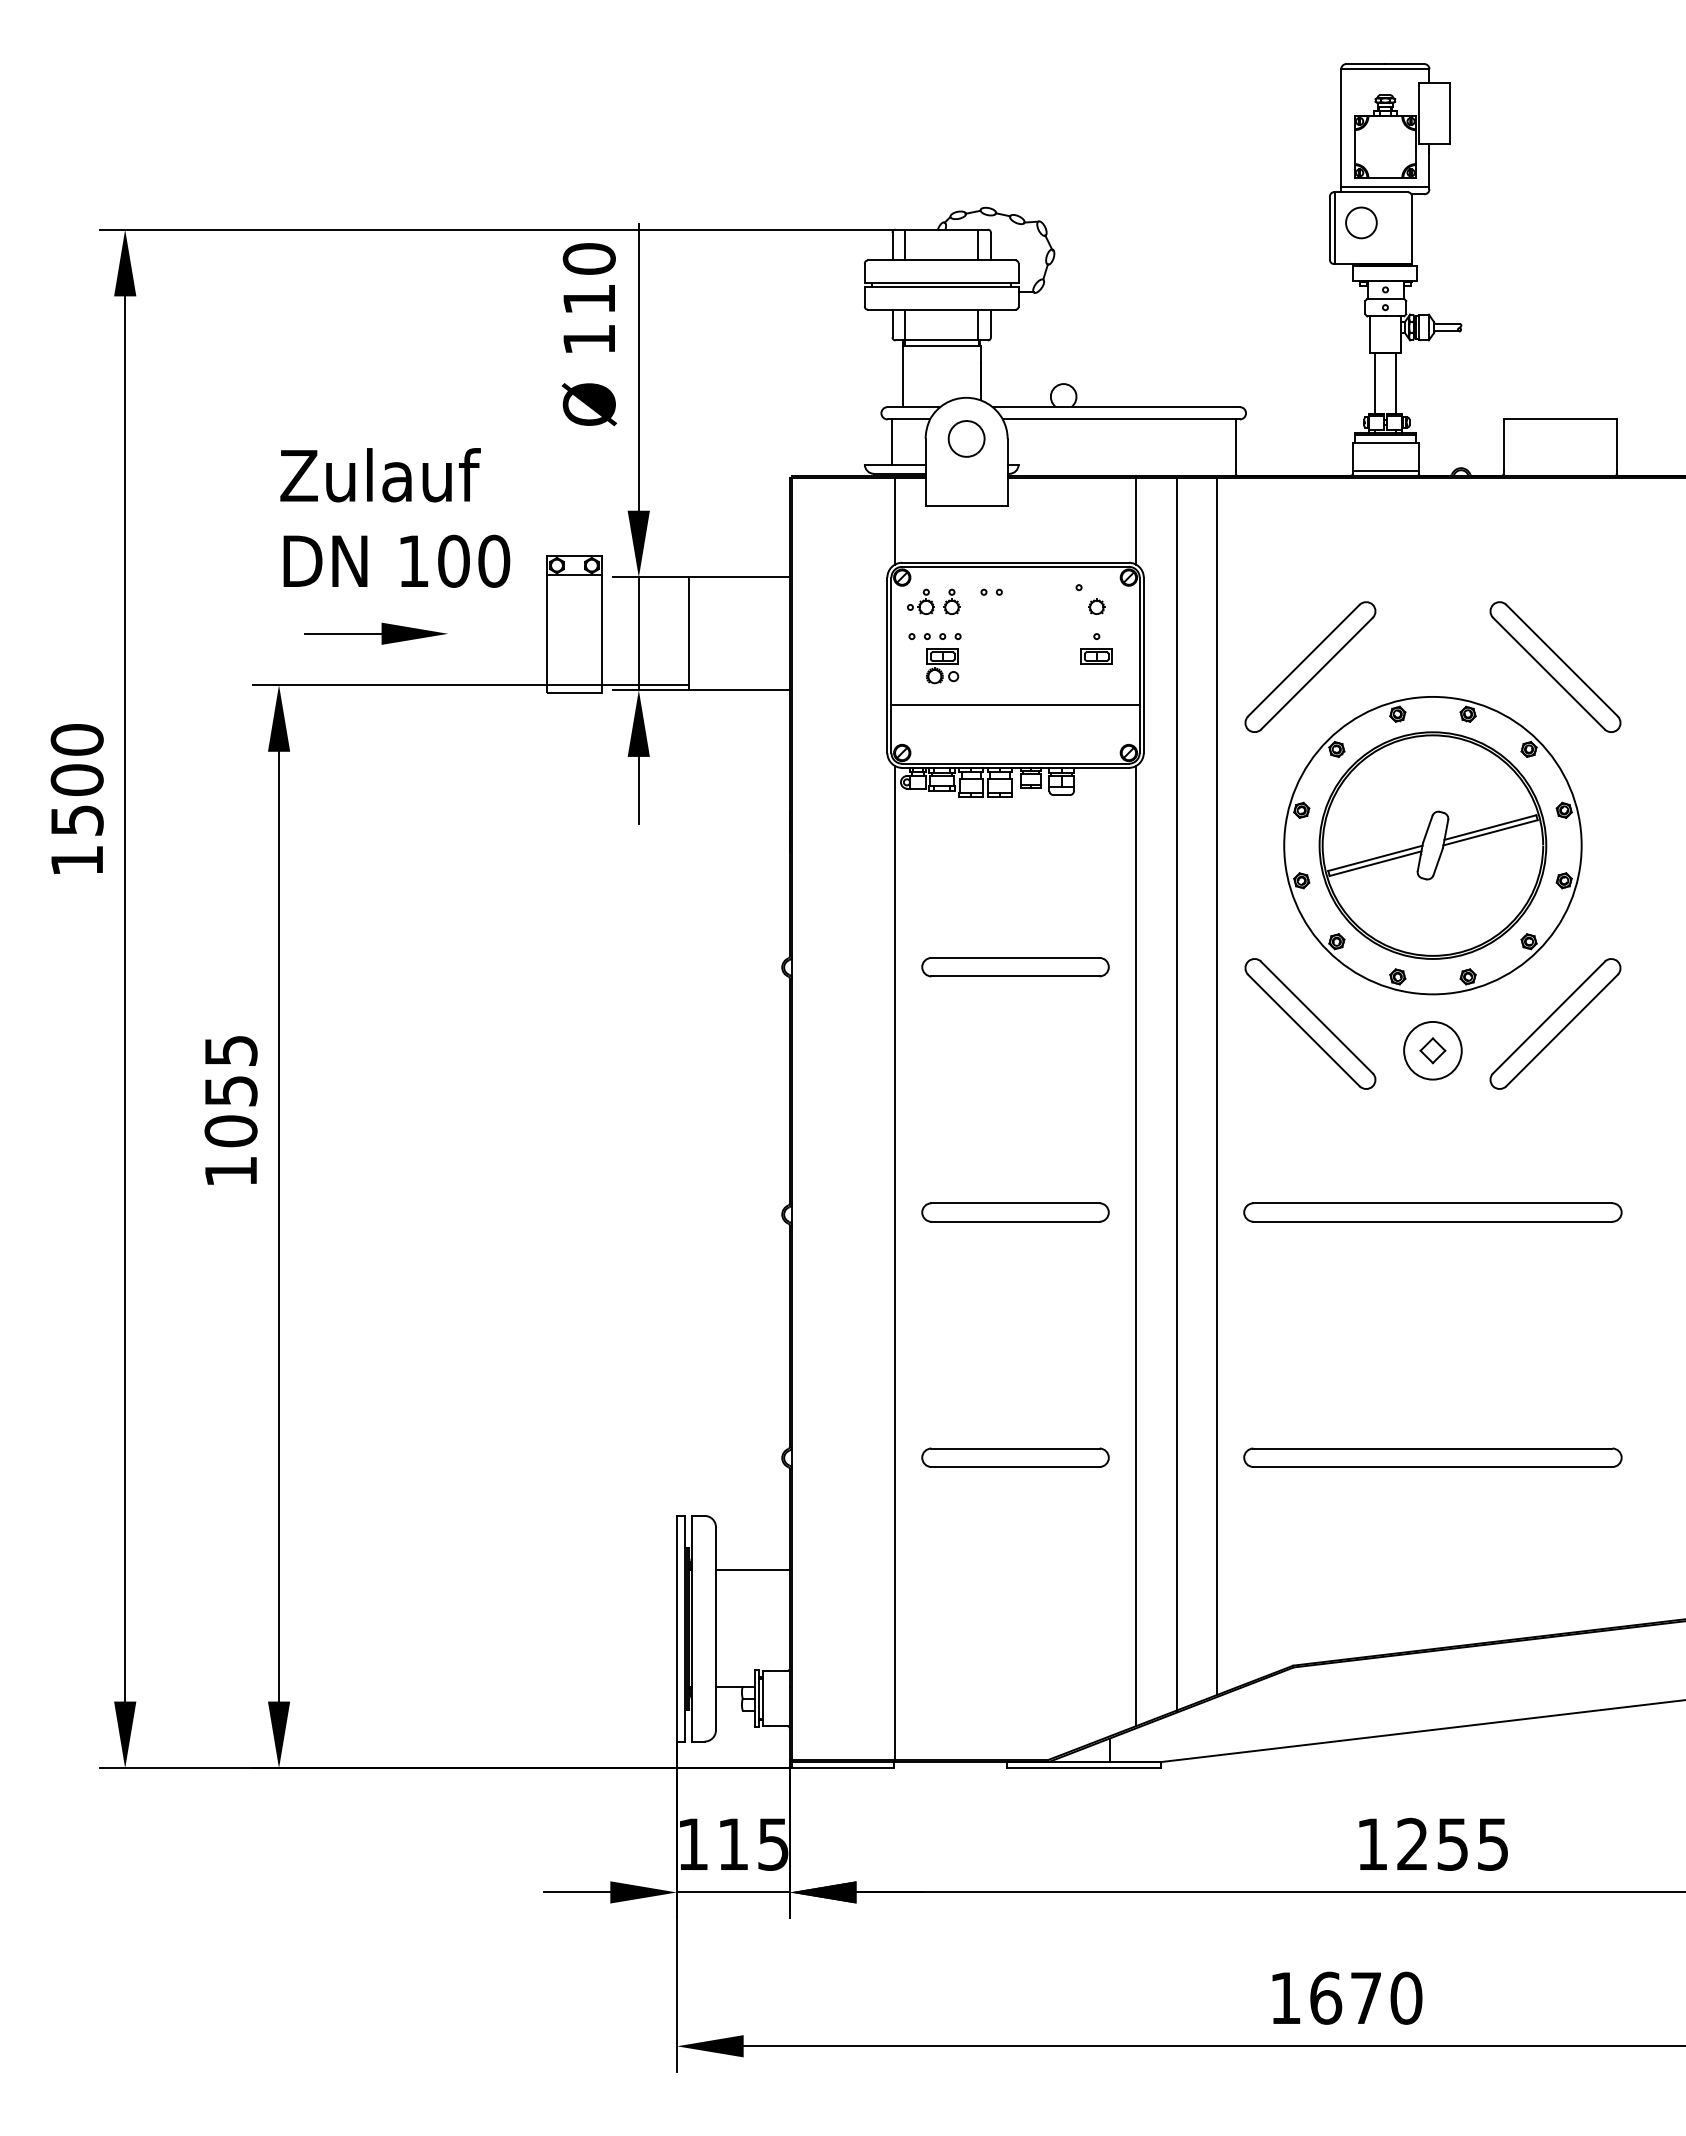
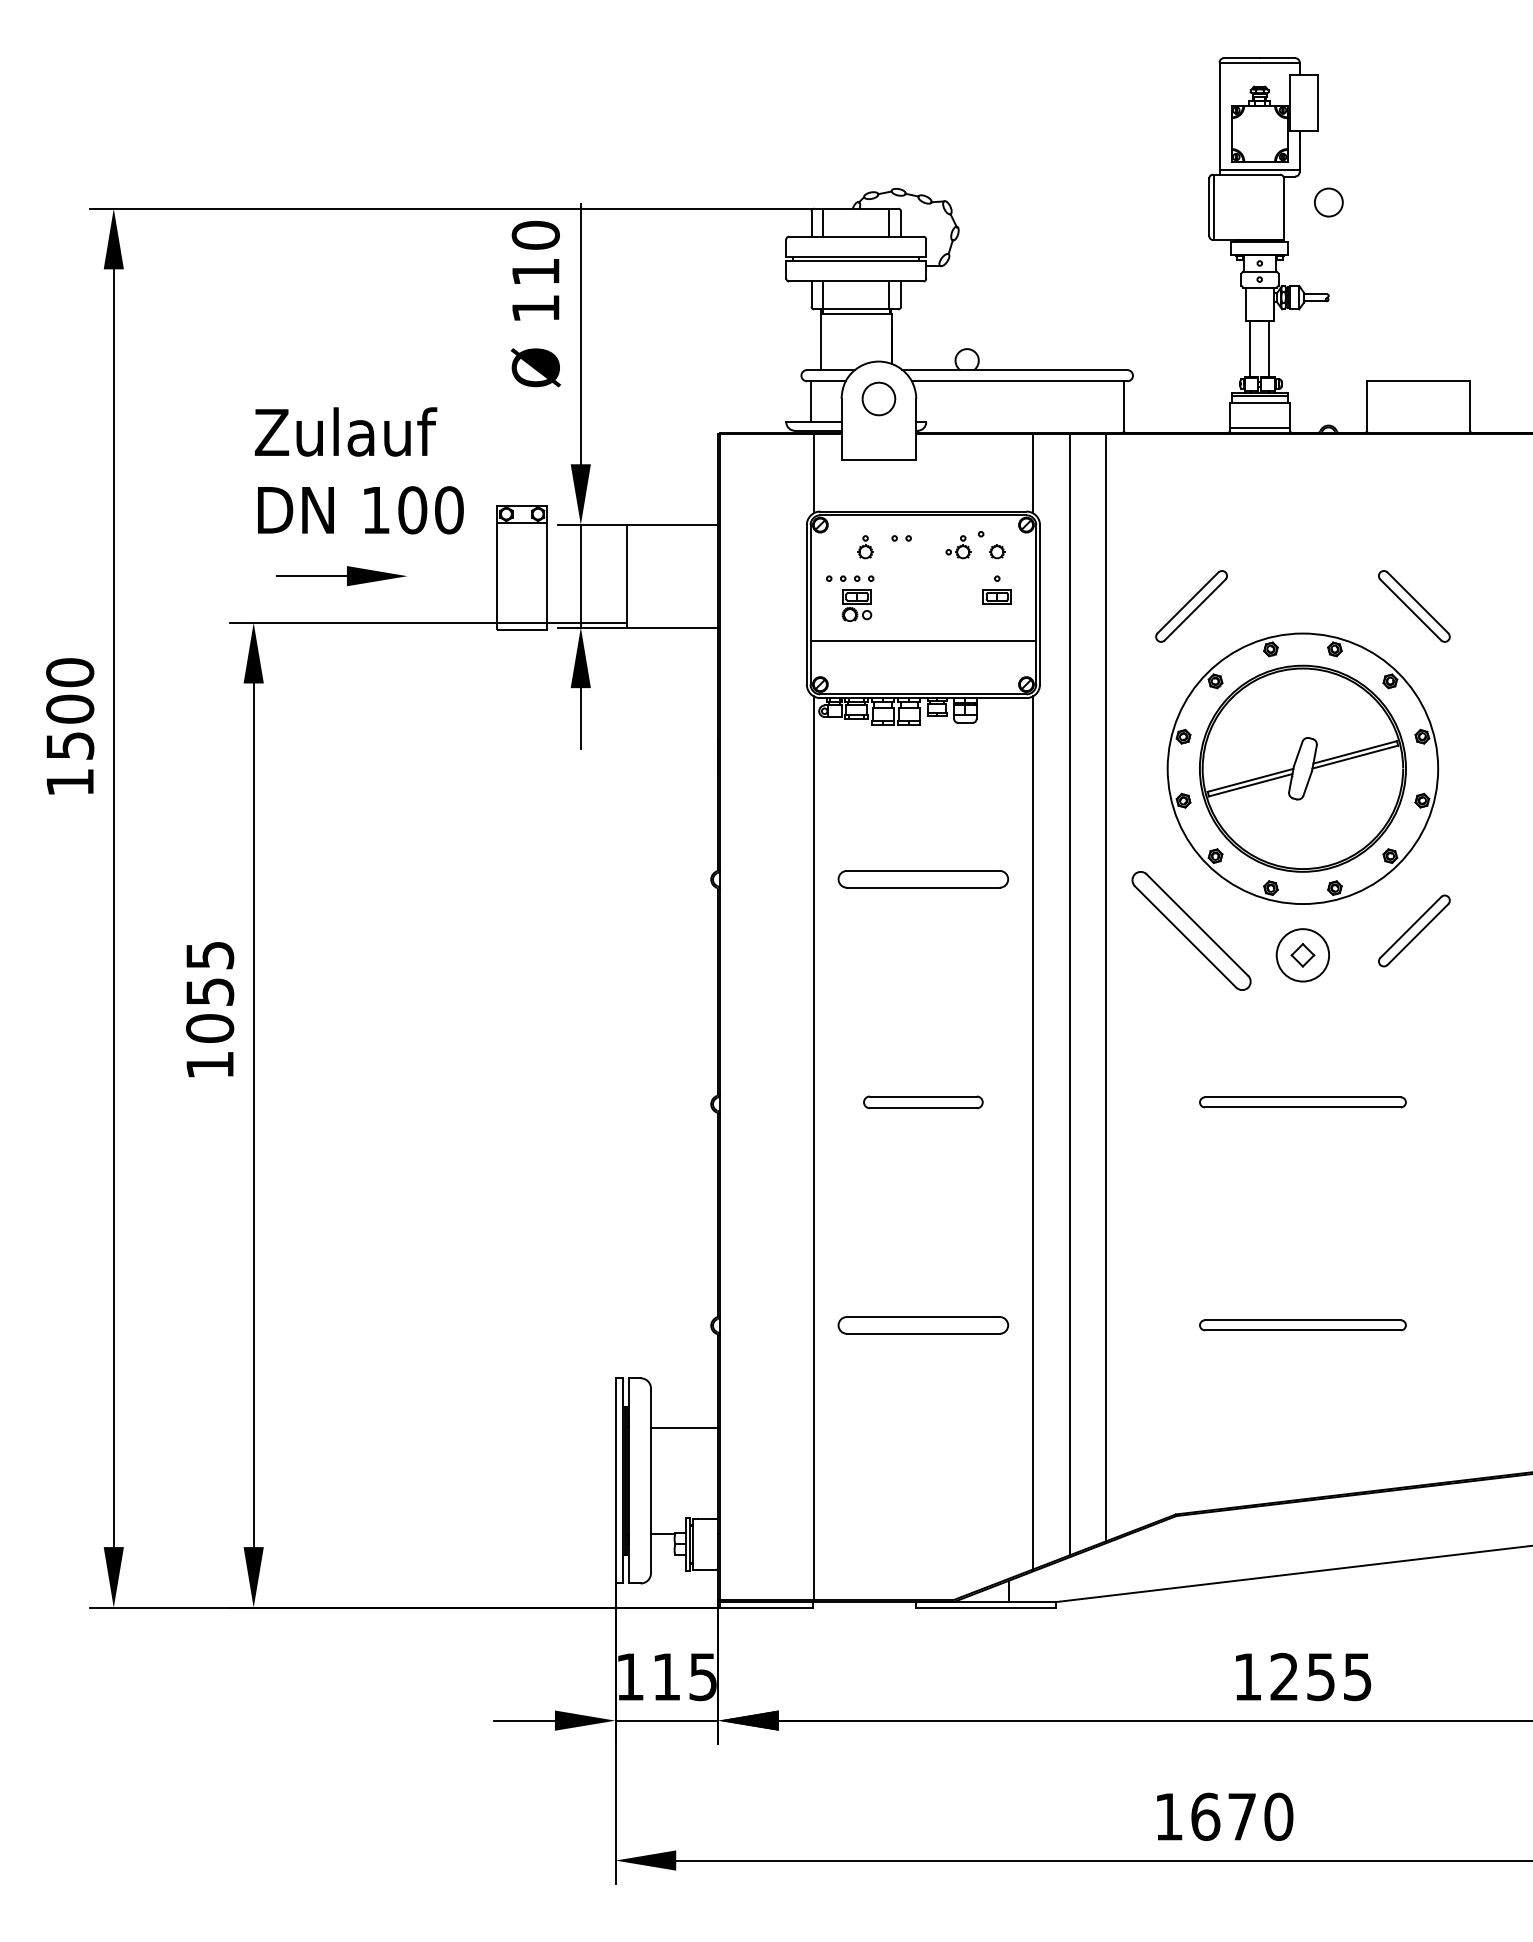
circle: (1361, 222) -> (1328, 202), moved
part: (920, 601) -> (957, 546), moved
part: (1310, 666) -> (1191, 605), size x0.6
part: (1555, 666) -> (1414, 605), size x0.6
part: (1555, 1023) -> (1414, 930), size x0.6
part: (1015, 1212) -> (923, 1102), size x0.7
part: (1432, 1212) -> (1302, 1102), size x0.6
part: (1432, 1457) -> (1302, 1325), size x0.6

